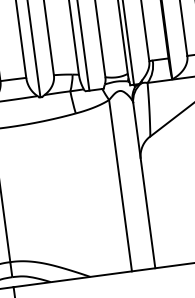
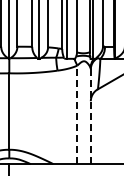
line: (120, 185) -> (77, 114), solid -> dashed
line: (143, 187) -> (90, 117), solid -> dashed

